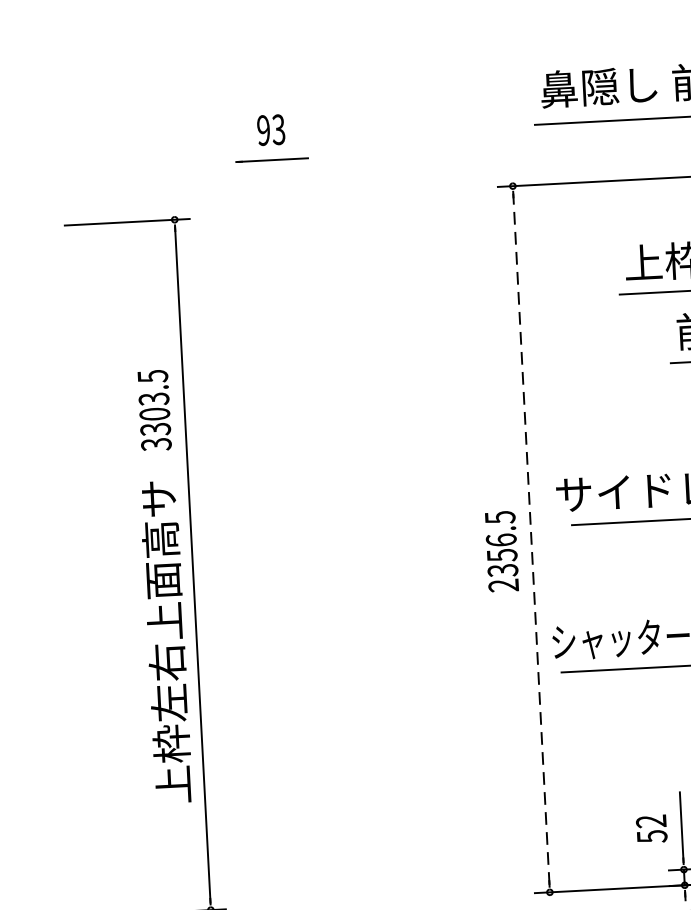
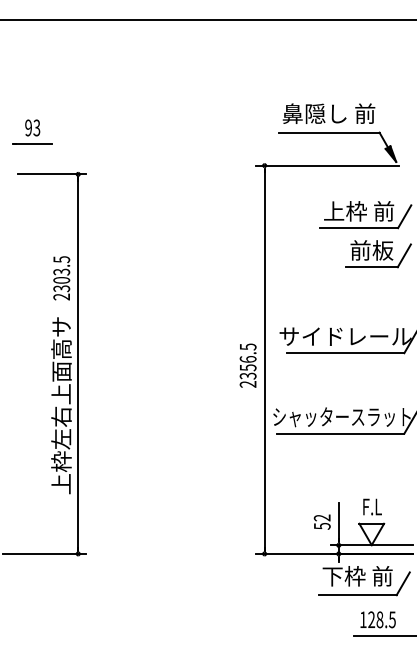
part: (271, 136) -> (32, 131), moved
text: (157, 443) -> (62, 296), 3303.5 -> 2303.5
line: (531, 538) -> (264, 359), dashed -> solid

